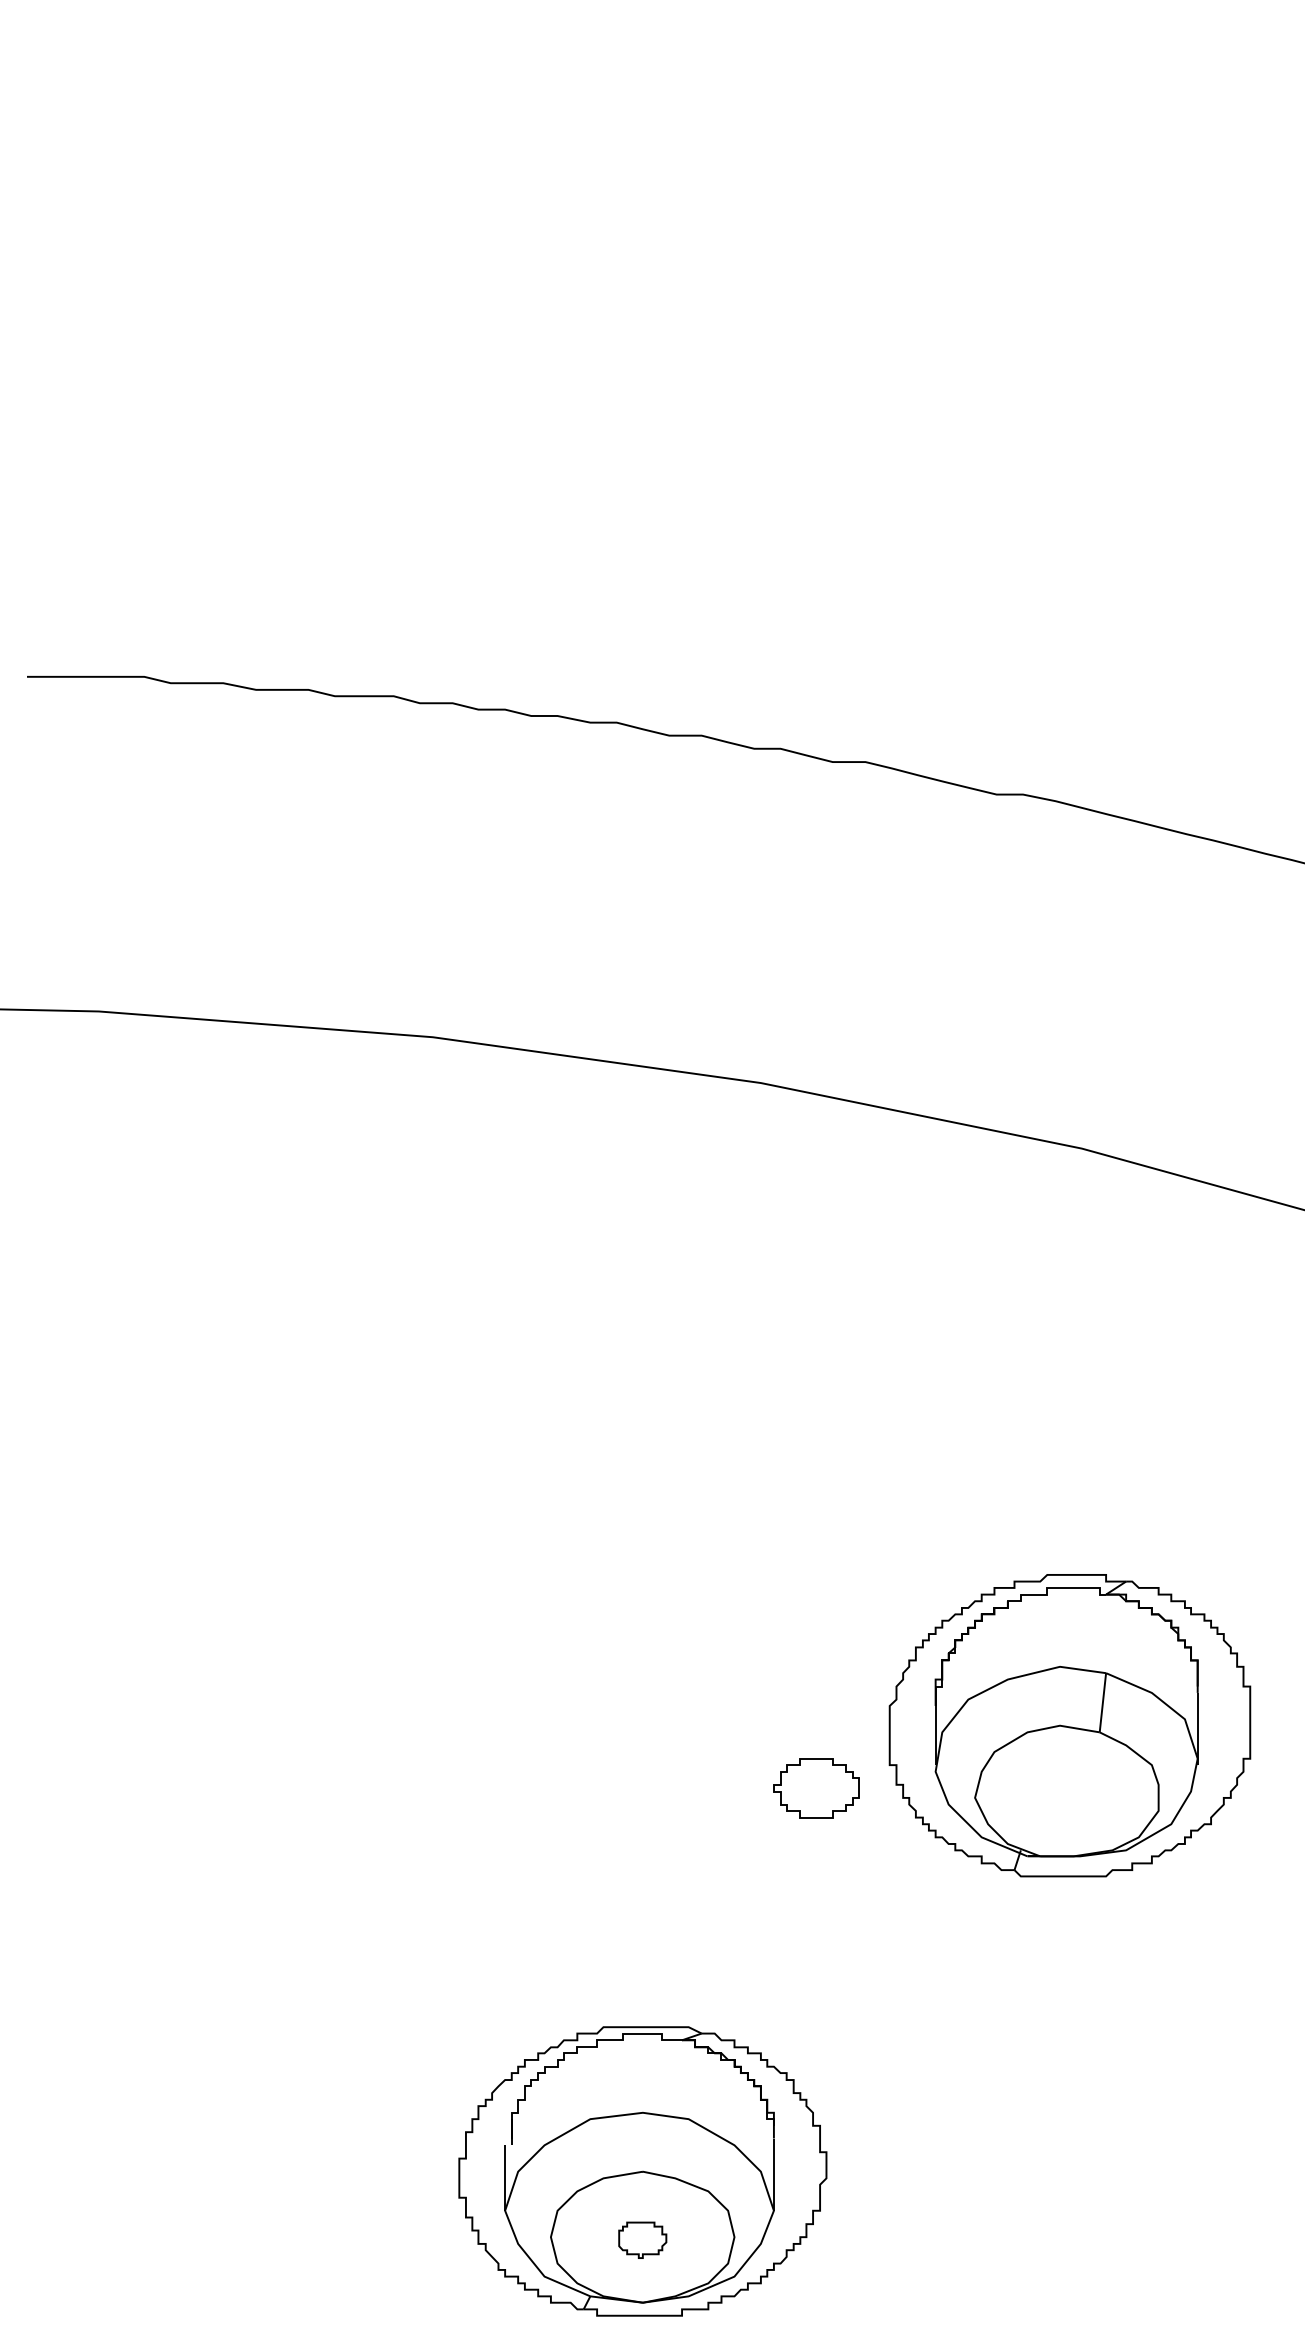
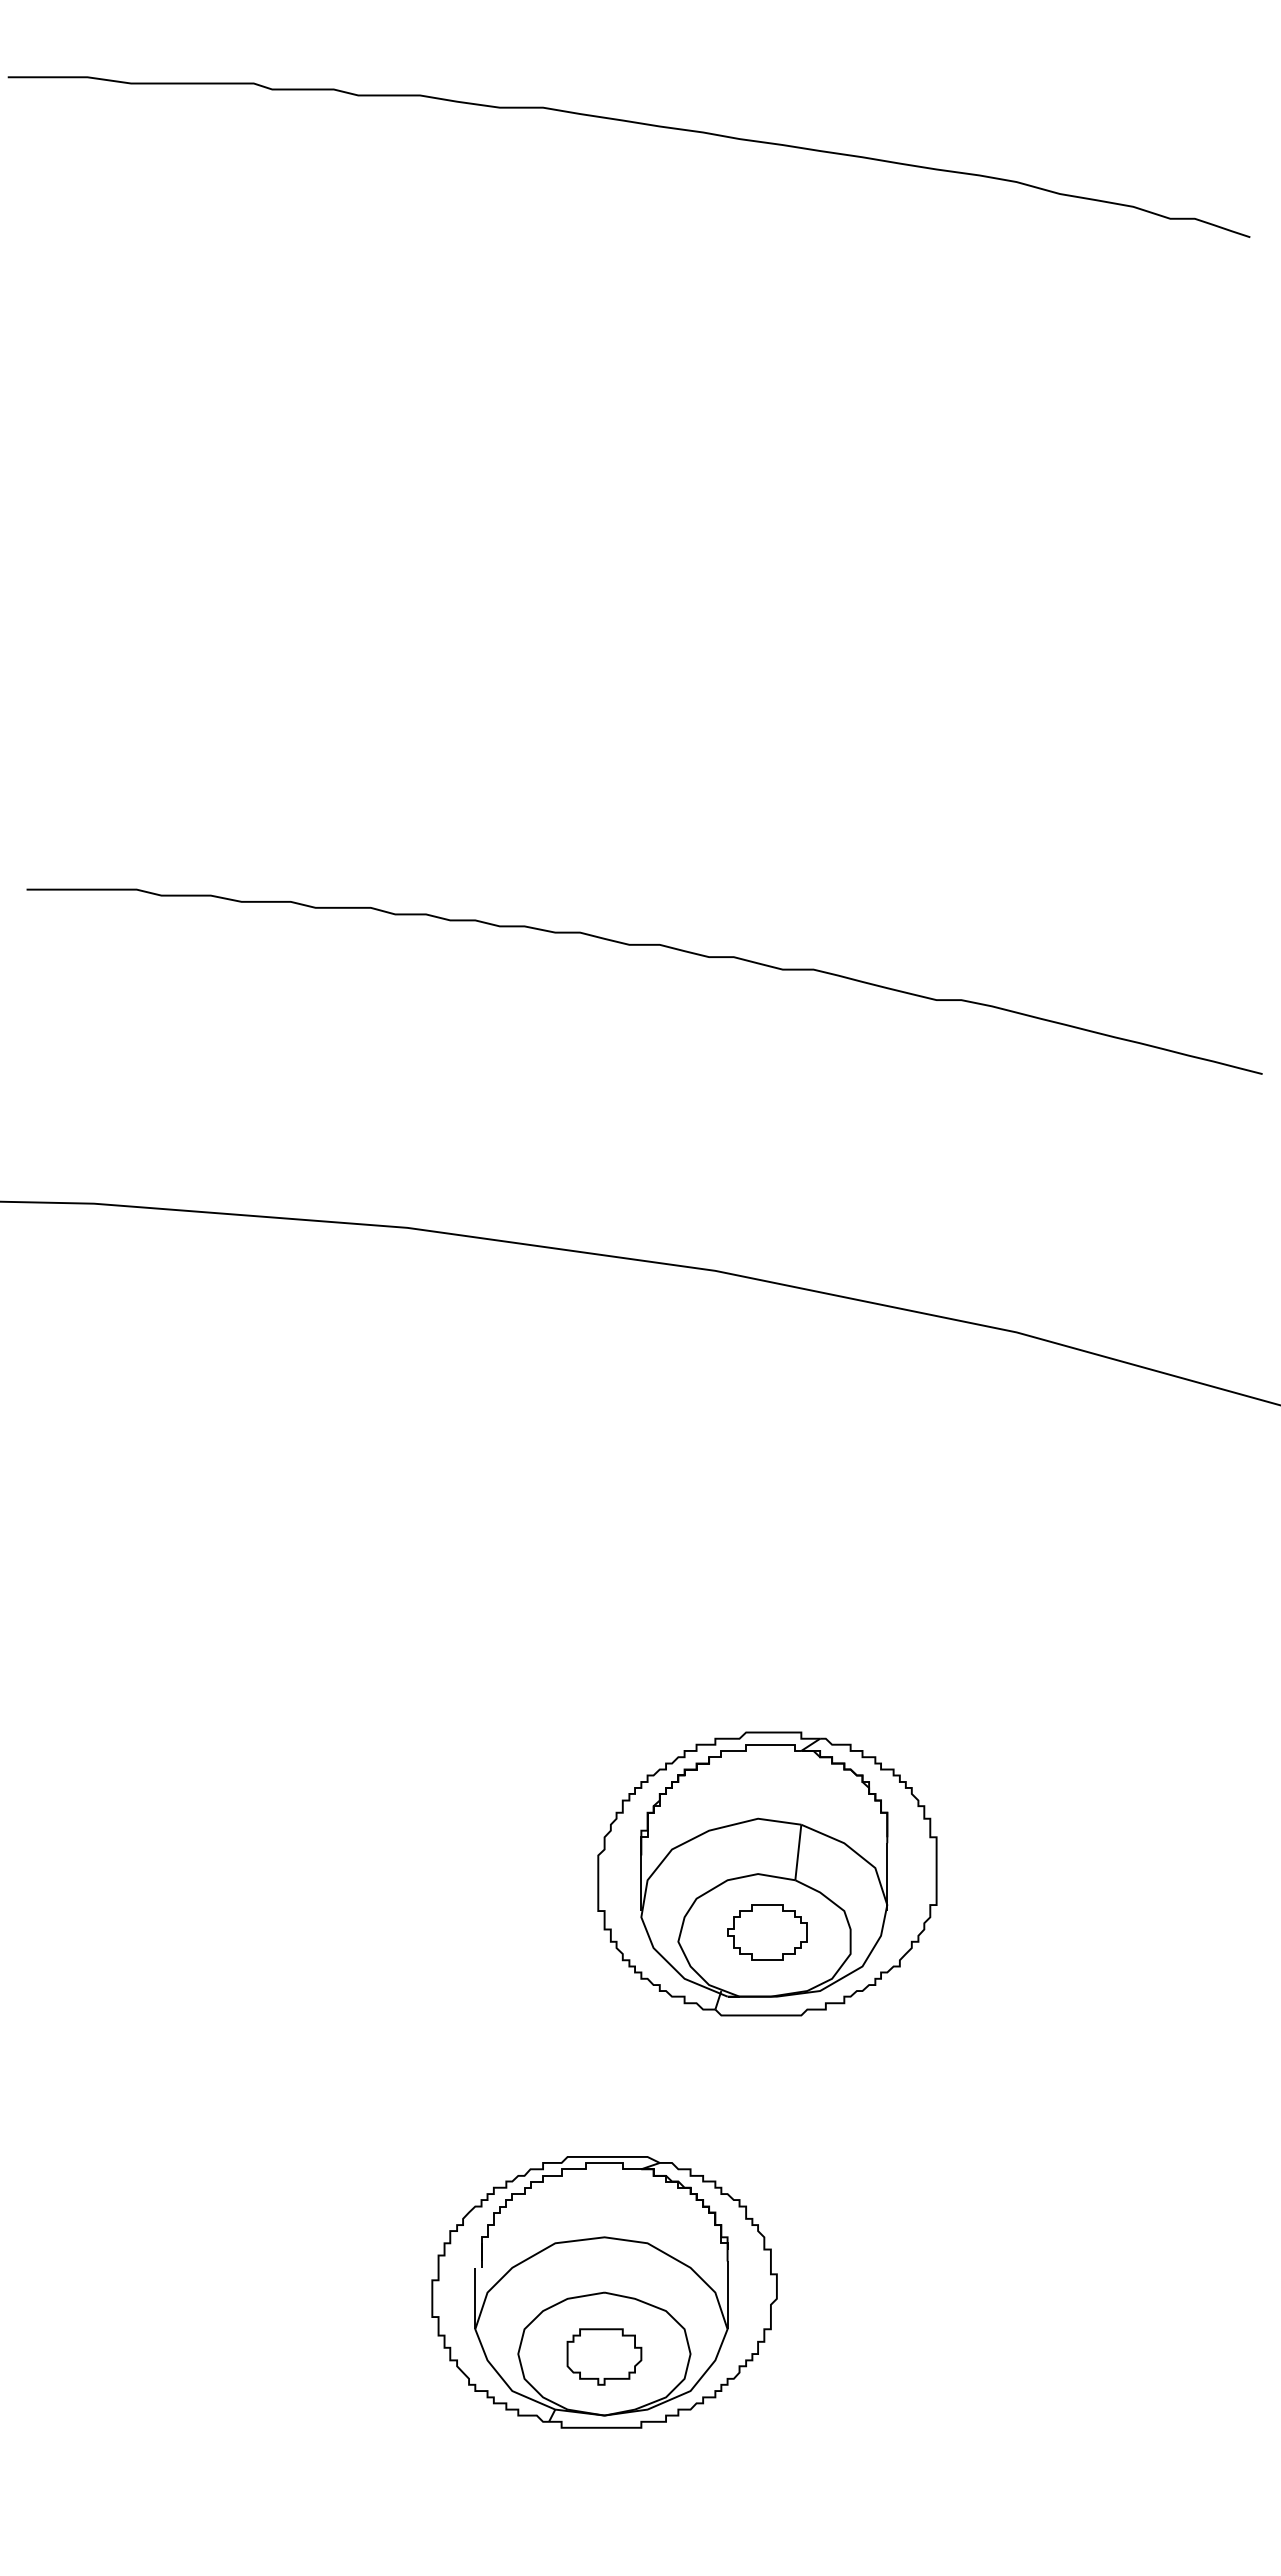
part: (1070, 1725) -> (767, 1873), moved
part: (642, 2239) -> (604, 2356), size x1.67

